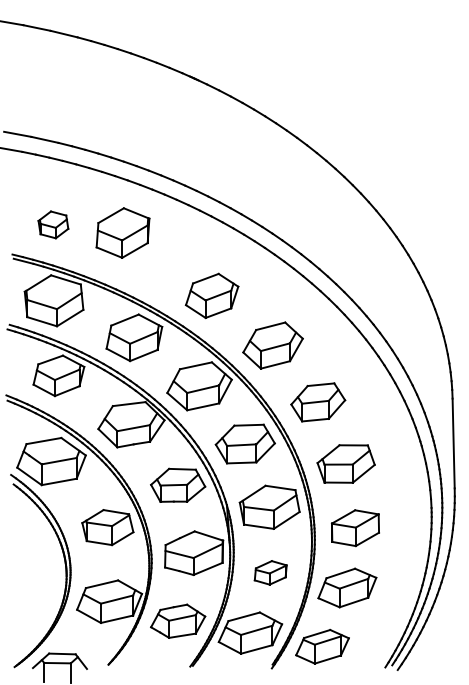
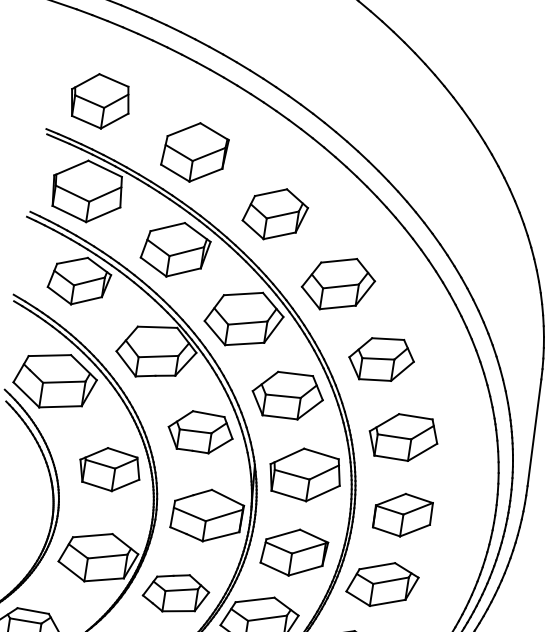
part: (53, 224) -> (100, 100), size x1.67
part: (122, 232) -> (194, 151), moved
part: (270, 572) -> (294, 552), size x1.67

